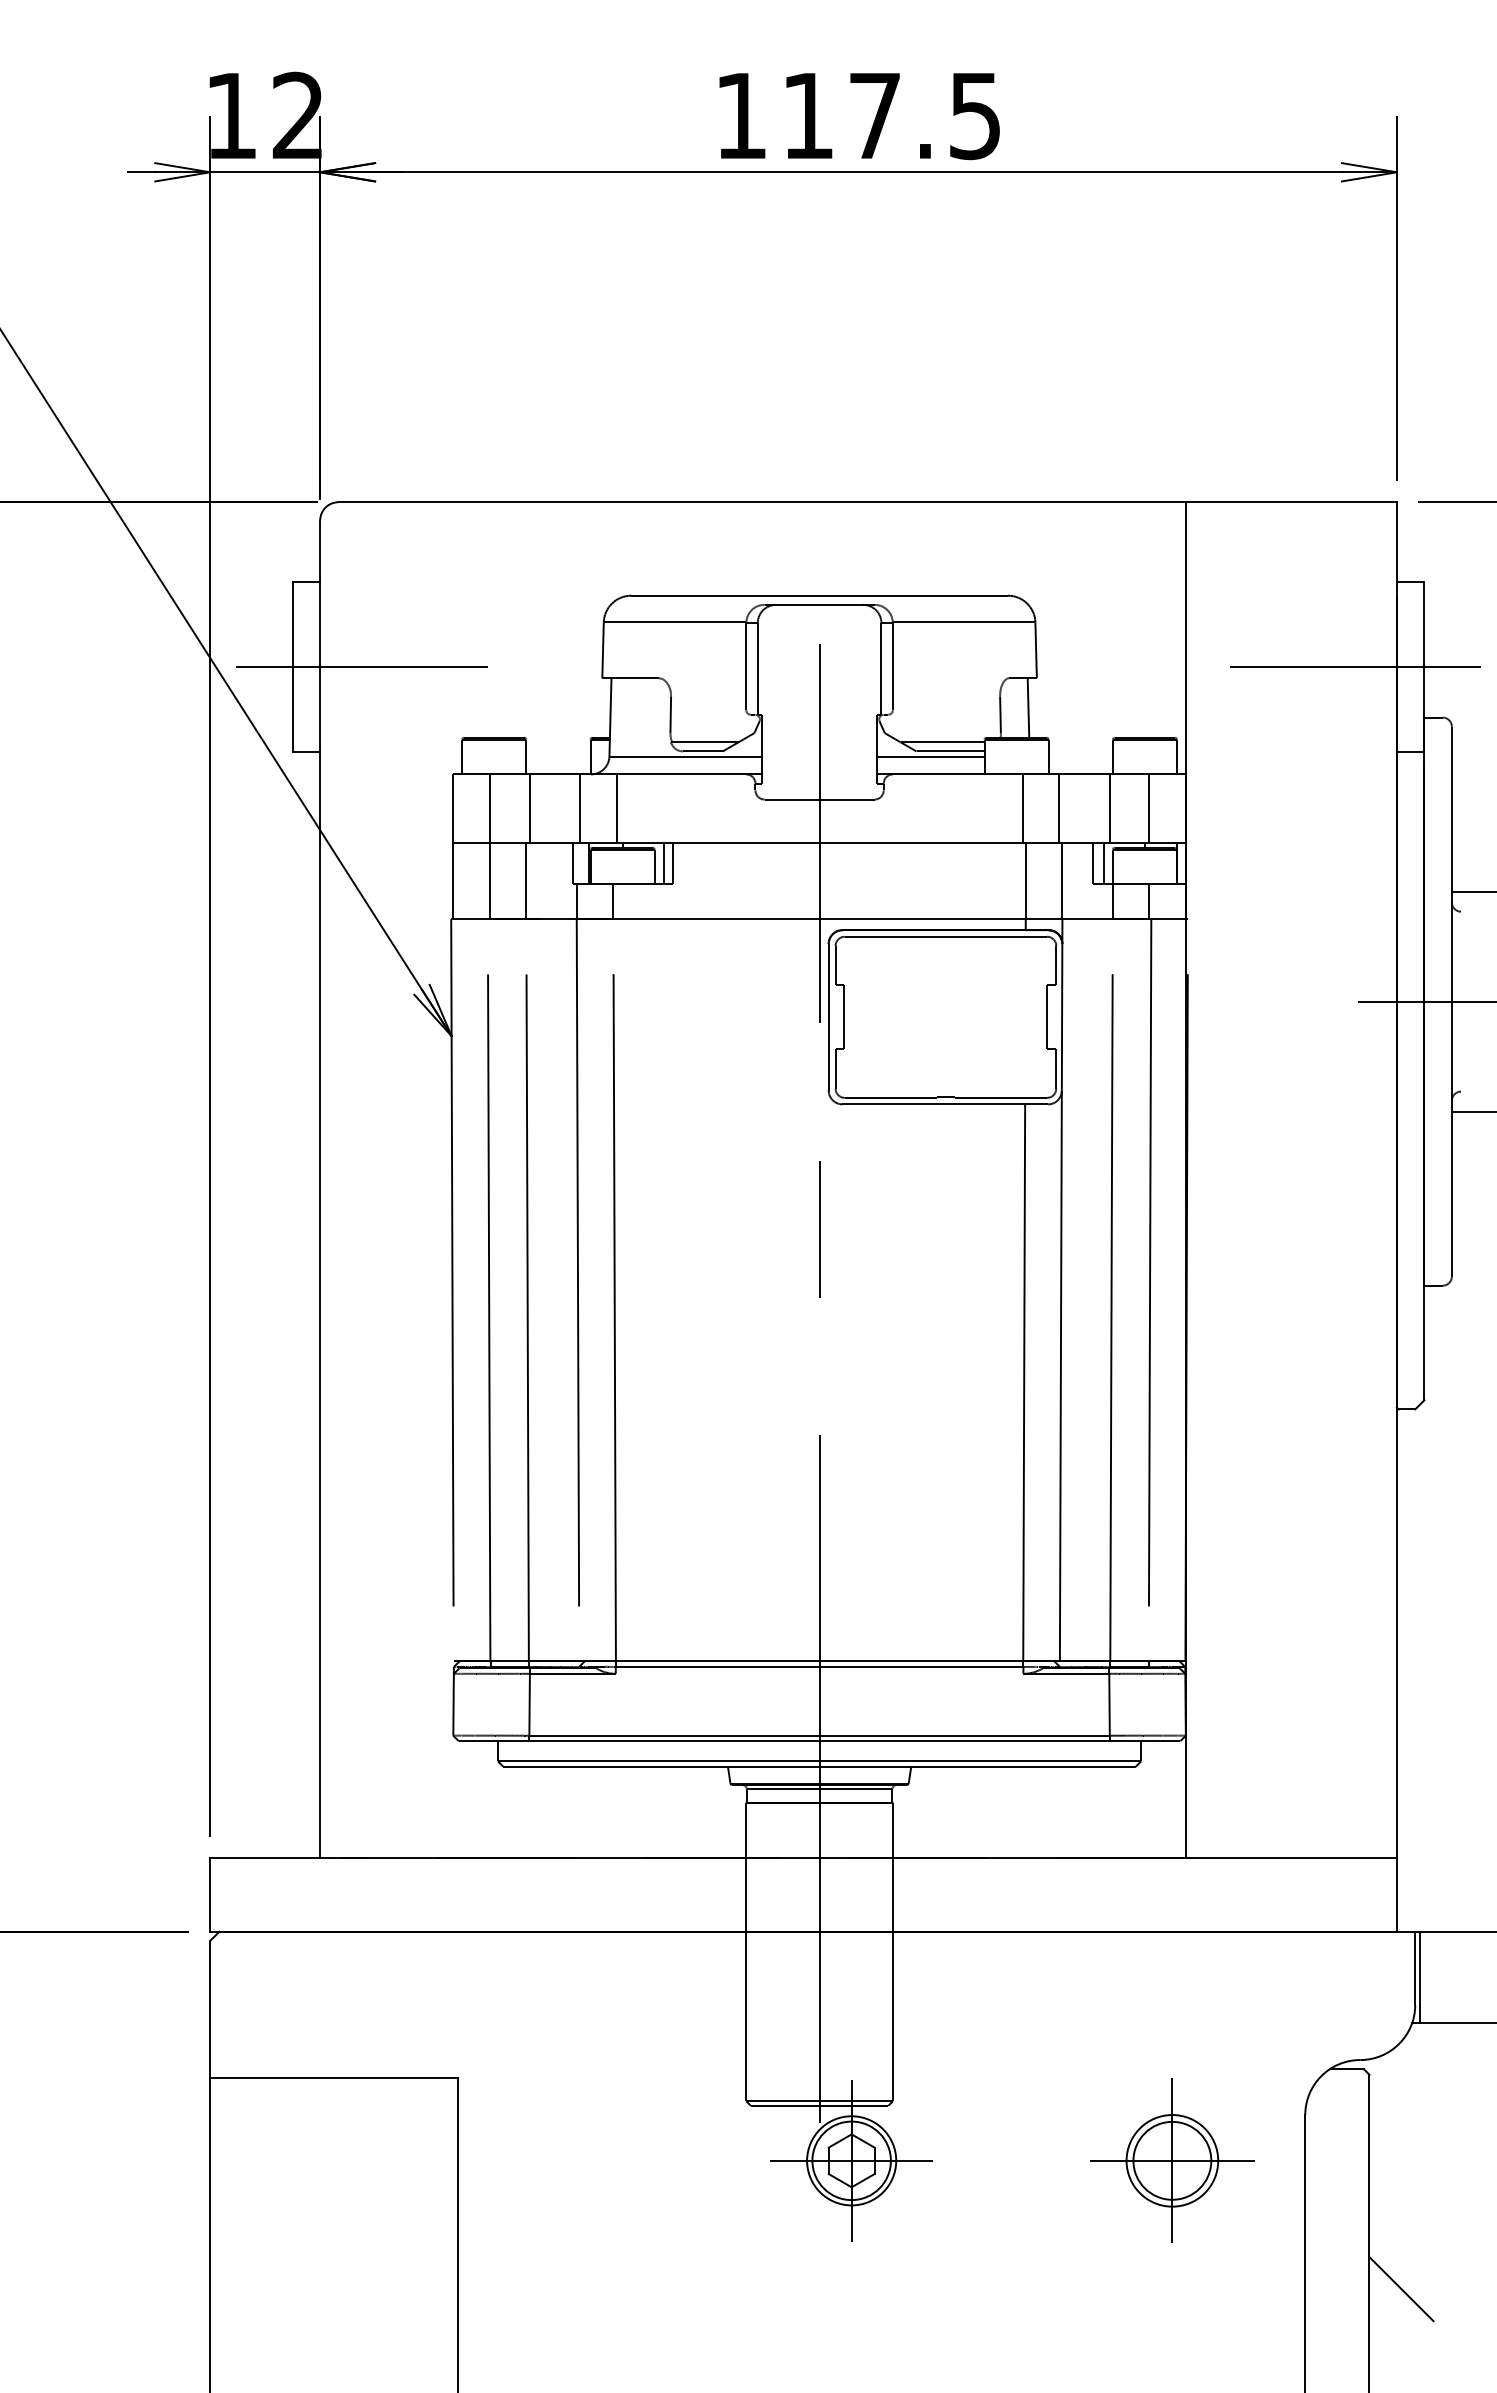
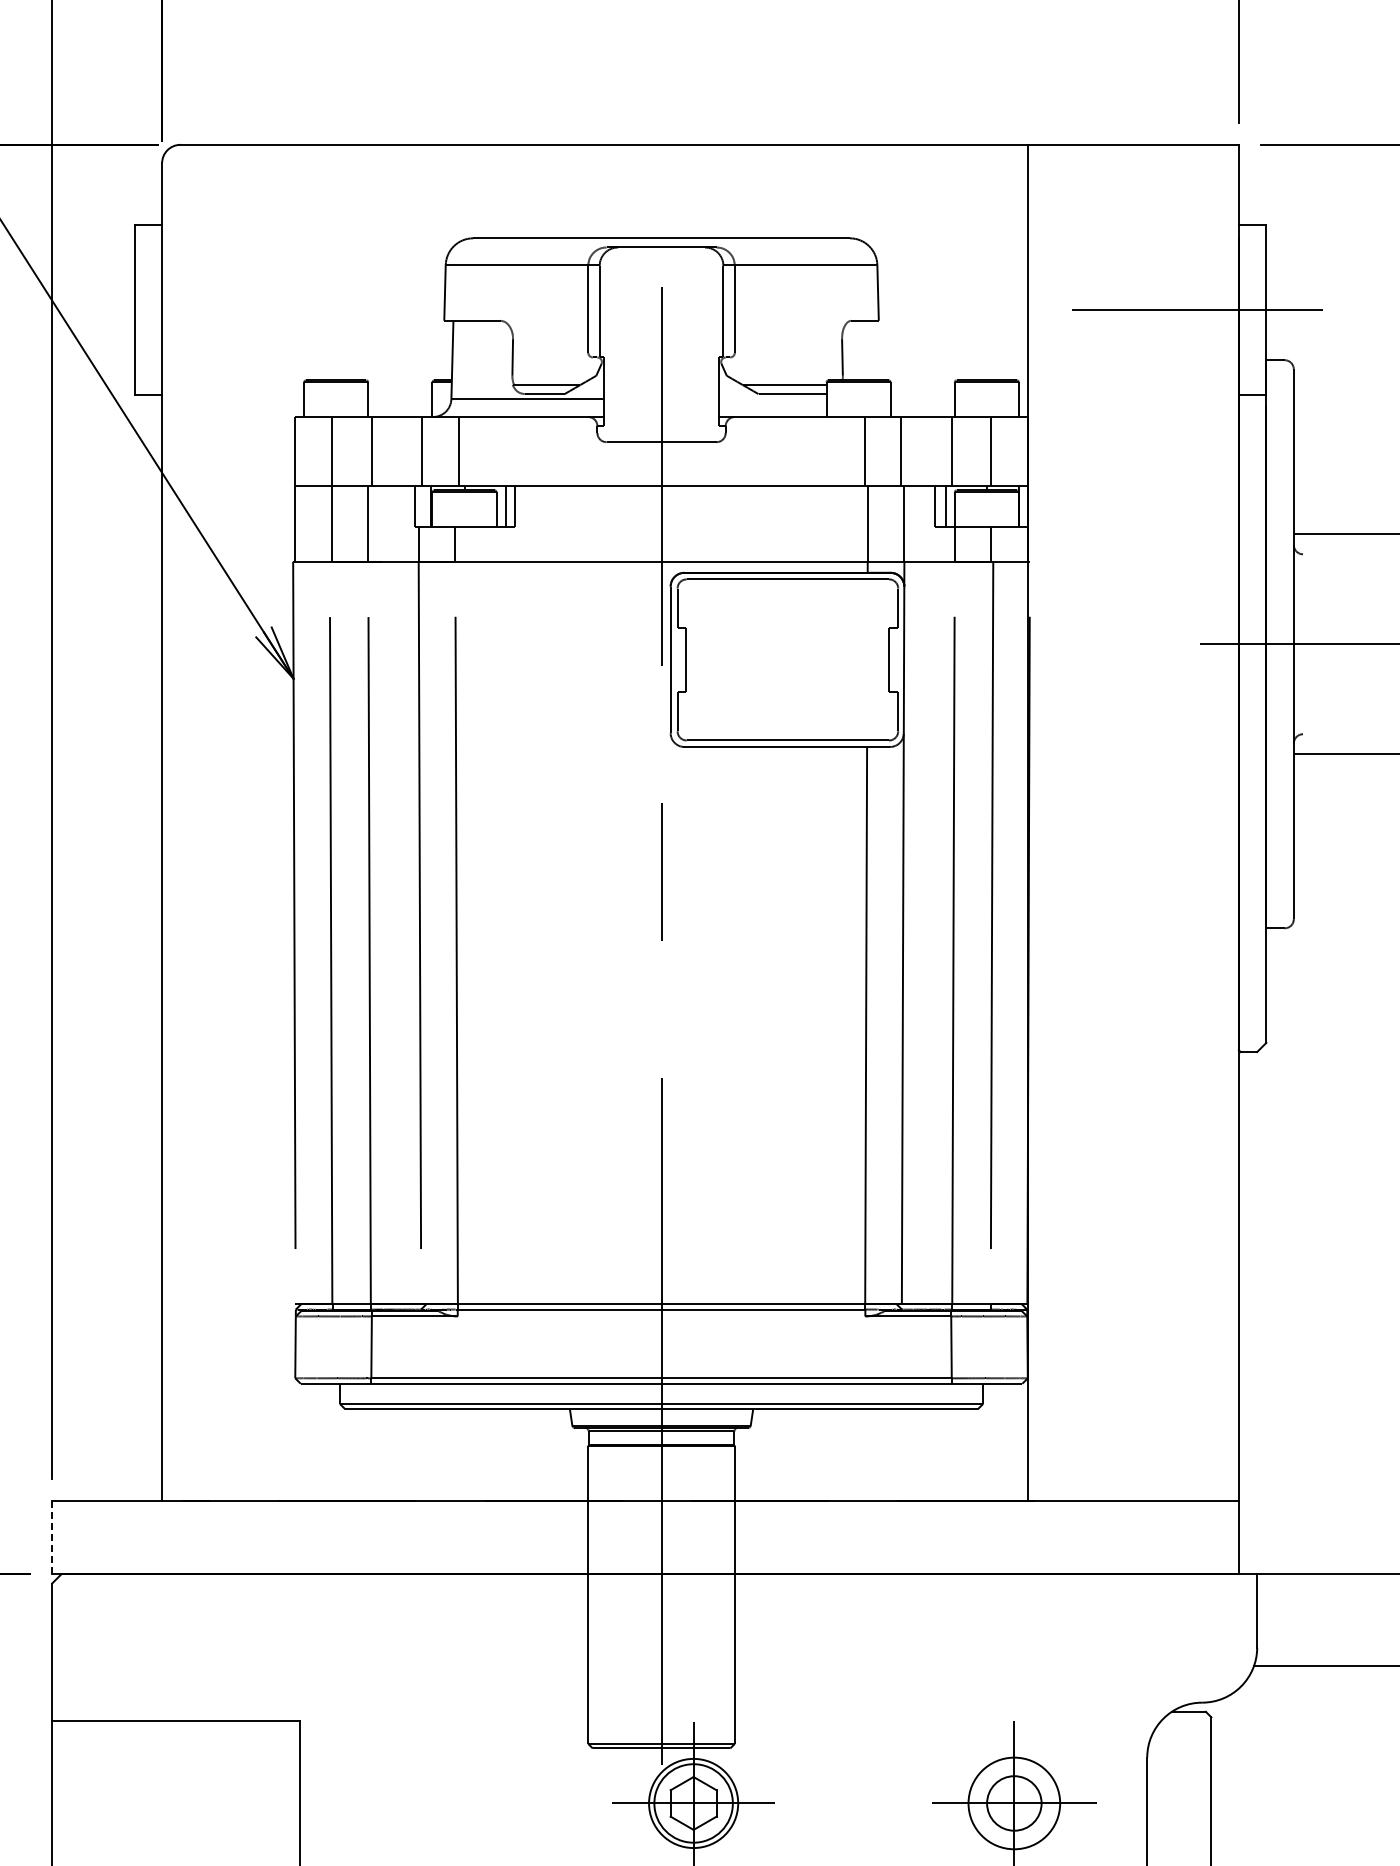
line: (361, 667) -> (203, 310), removed
line: (1028, 707) -> (870, 350), removed
line: (930, 756) -> (772, 399), removed
line: (210, 1895) -> (52, 1538), solid -> dashed
line: (1419, 1977) -> (1261, 1620), removed
circle: (1172, 2160) -> (1014, 1803), size x0.7

